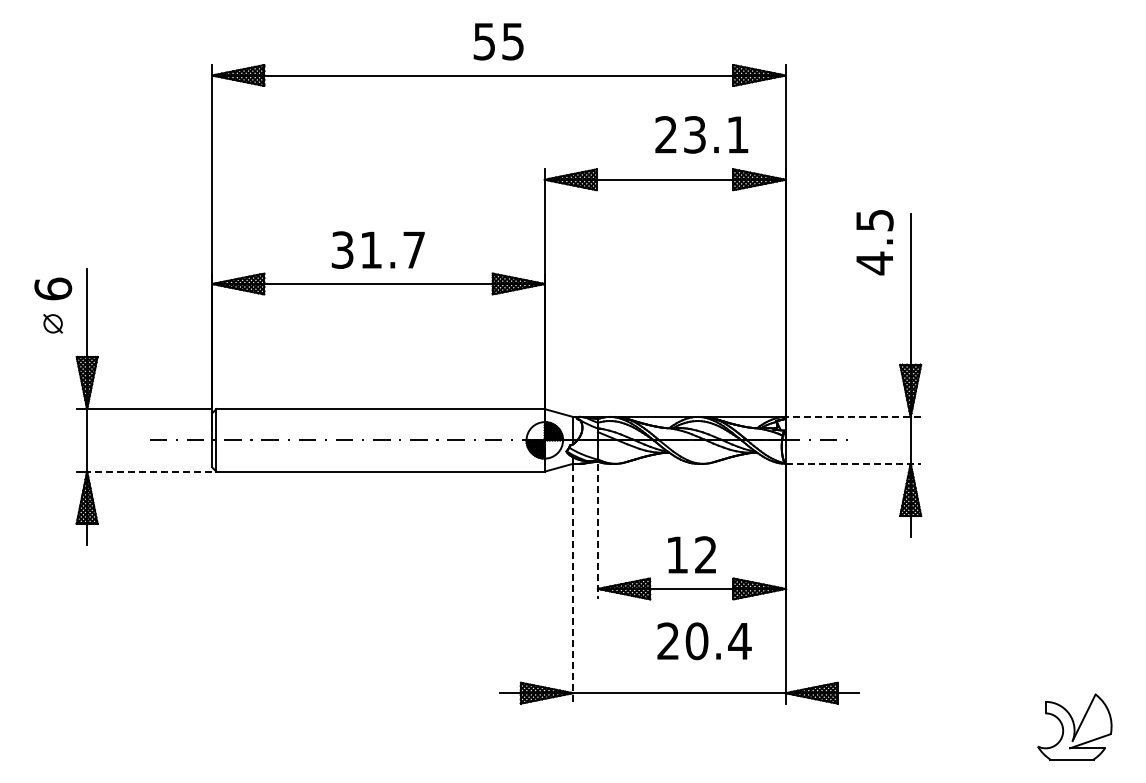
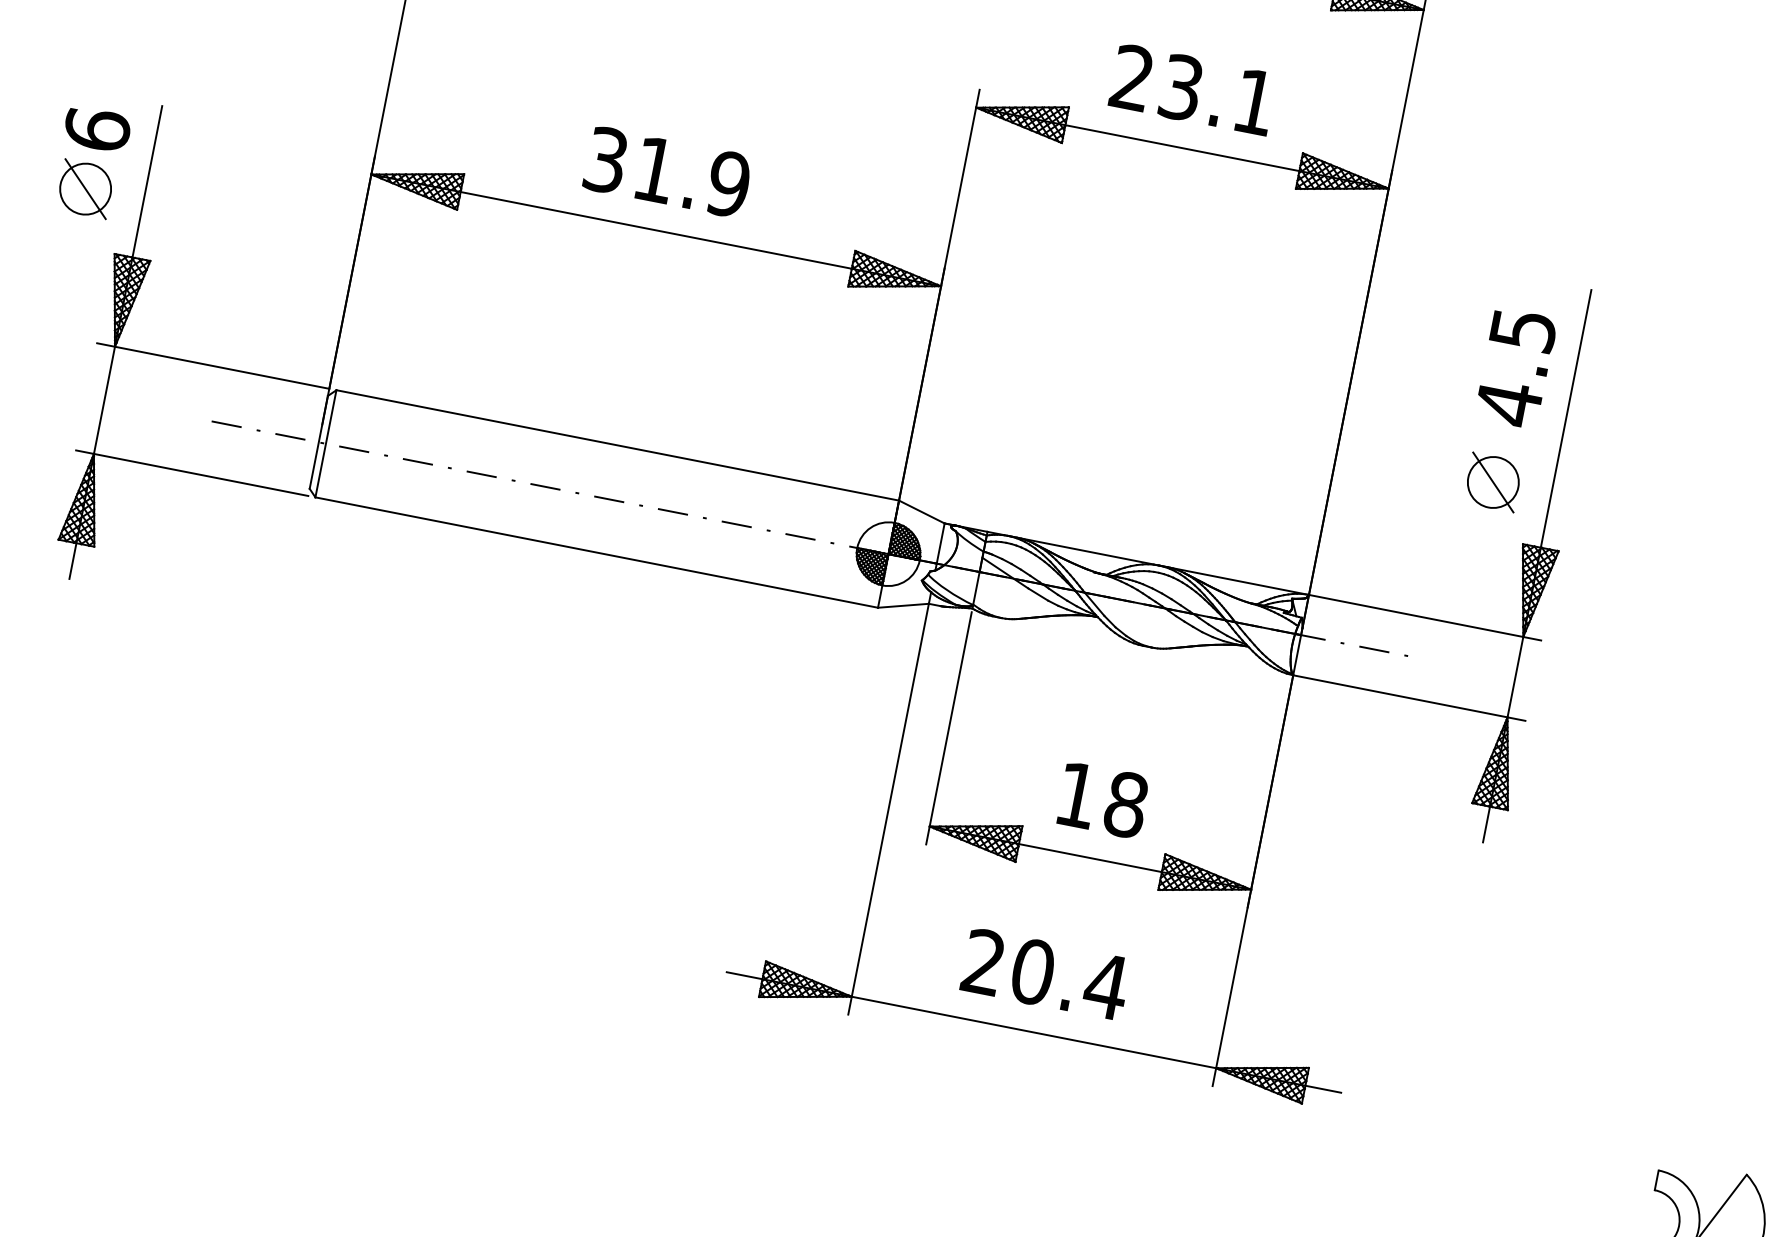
text: (701, 134) -> (1192, 89), moved
text: (874, 242) -> (1515, 367), moved
text: (413, 249) -> (727, 183), 31.7 -> 31.9
part: (52, 323) -> (84, 188), size x1.67
part: (876, 333) -> (1492, 482), added
line: (853, 416) -> (1425, 617), dashed -> solid
line: (853, 463) -> (1409, 697), dashed -> solid
line: (149, 471) -> (200, 474), dashed -> solid
line: (597, 531) -> (948, 727), dashed -> solid
text: (705, 554) -> (1125, 803), 12 -> 18
line: (572, 583) -> (887, 808), dashed -> solid
text: (704, 641) -> (1045, 974), moved

